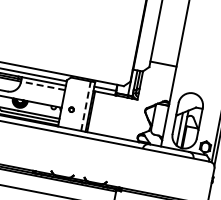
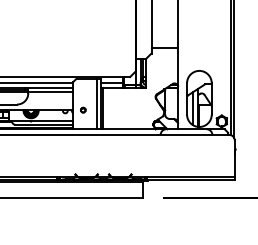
line: (42, 86) -> (50, 92), dashed -> solid
line: (85, 105) -> (96, 103), dashed -> solid

